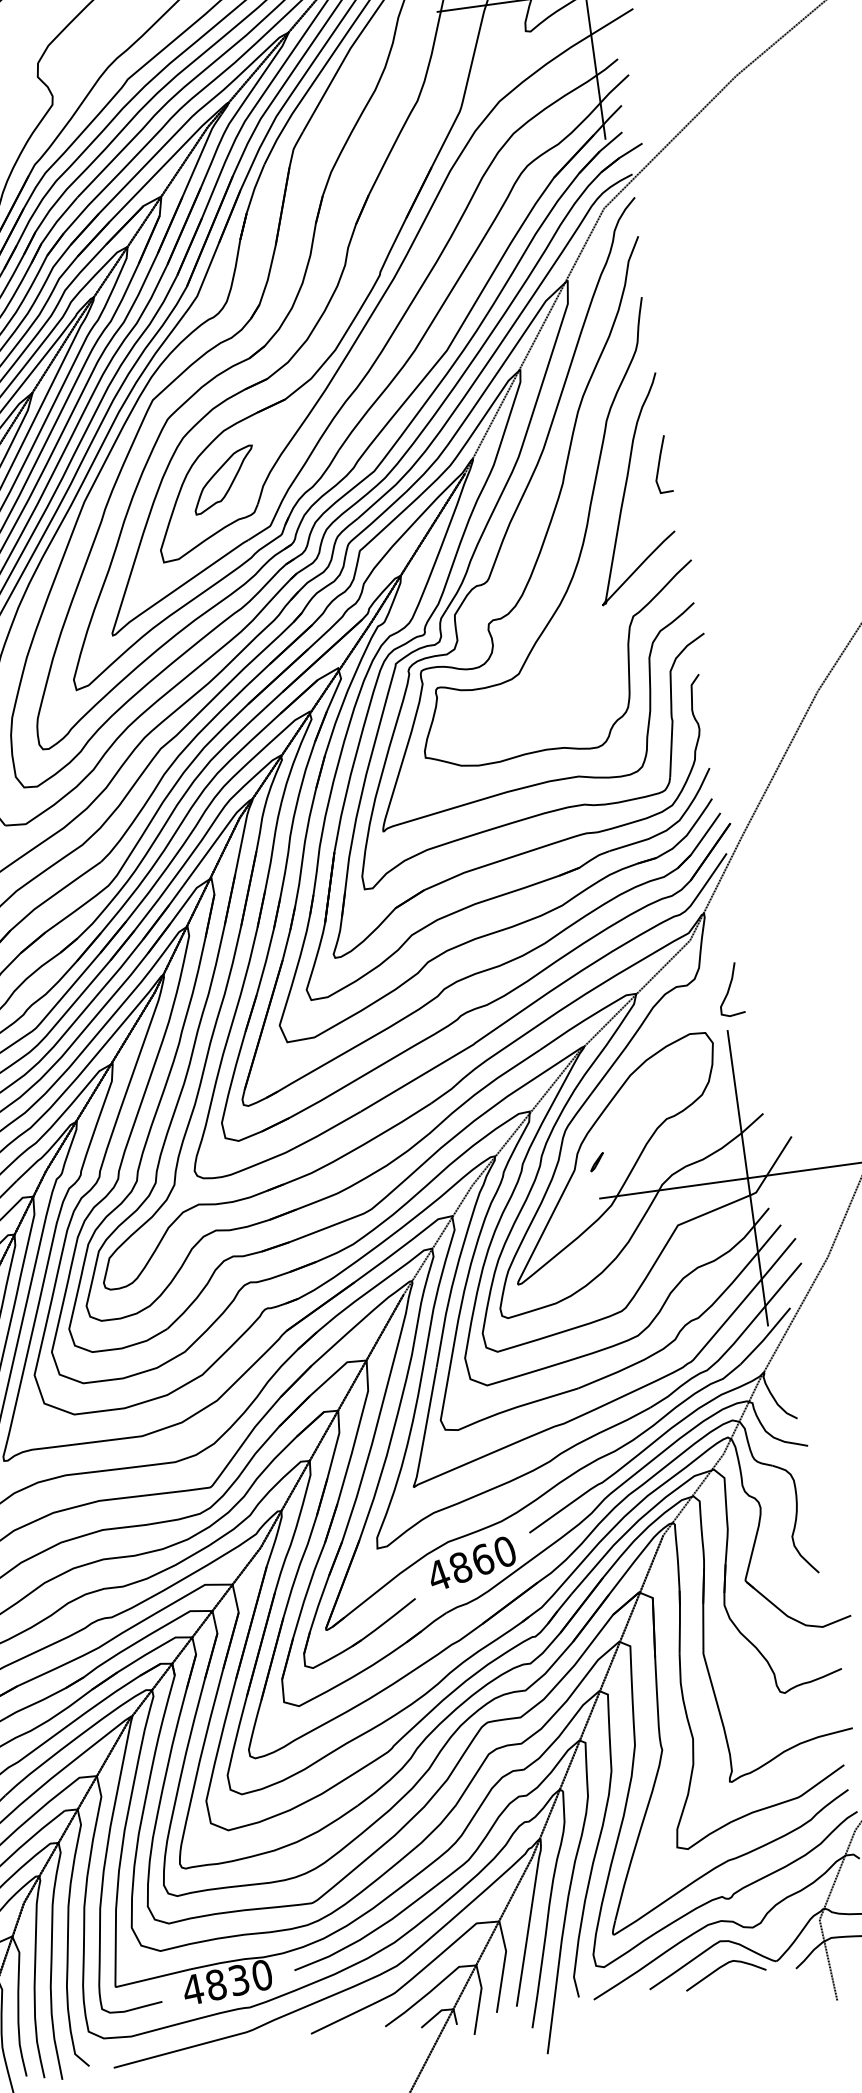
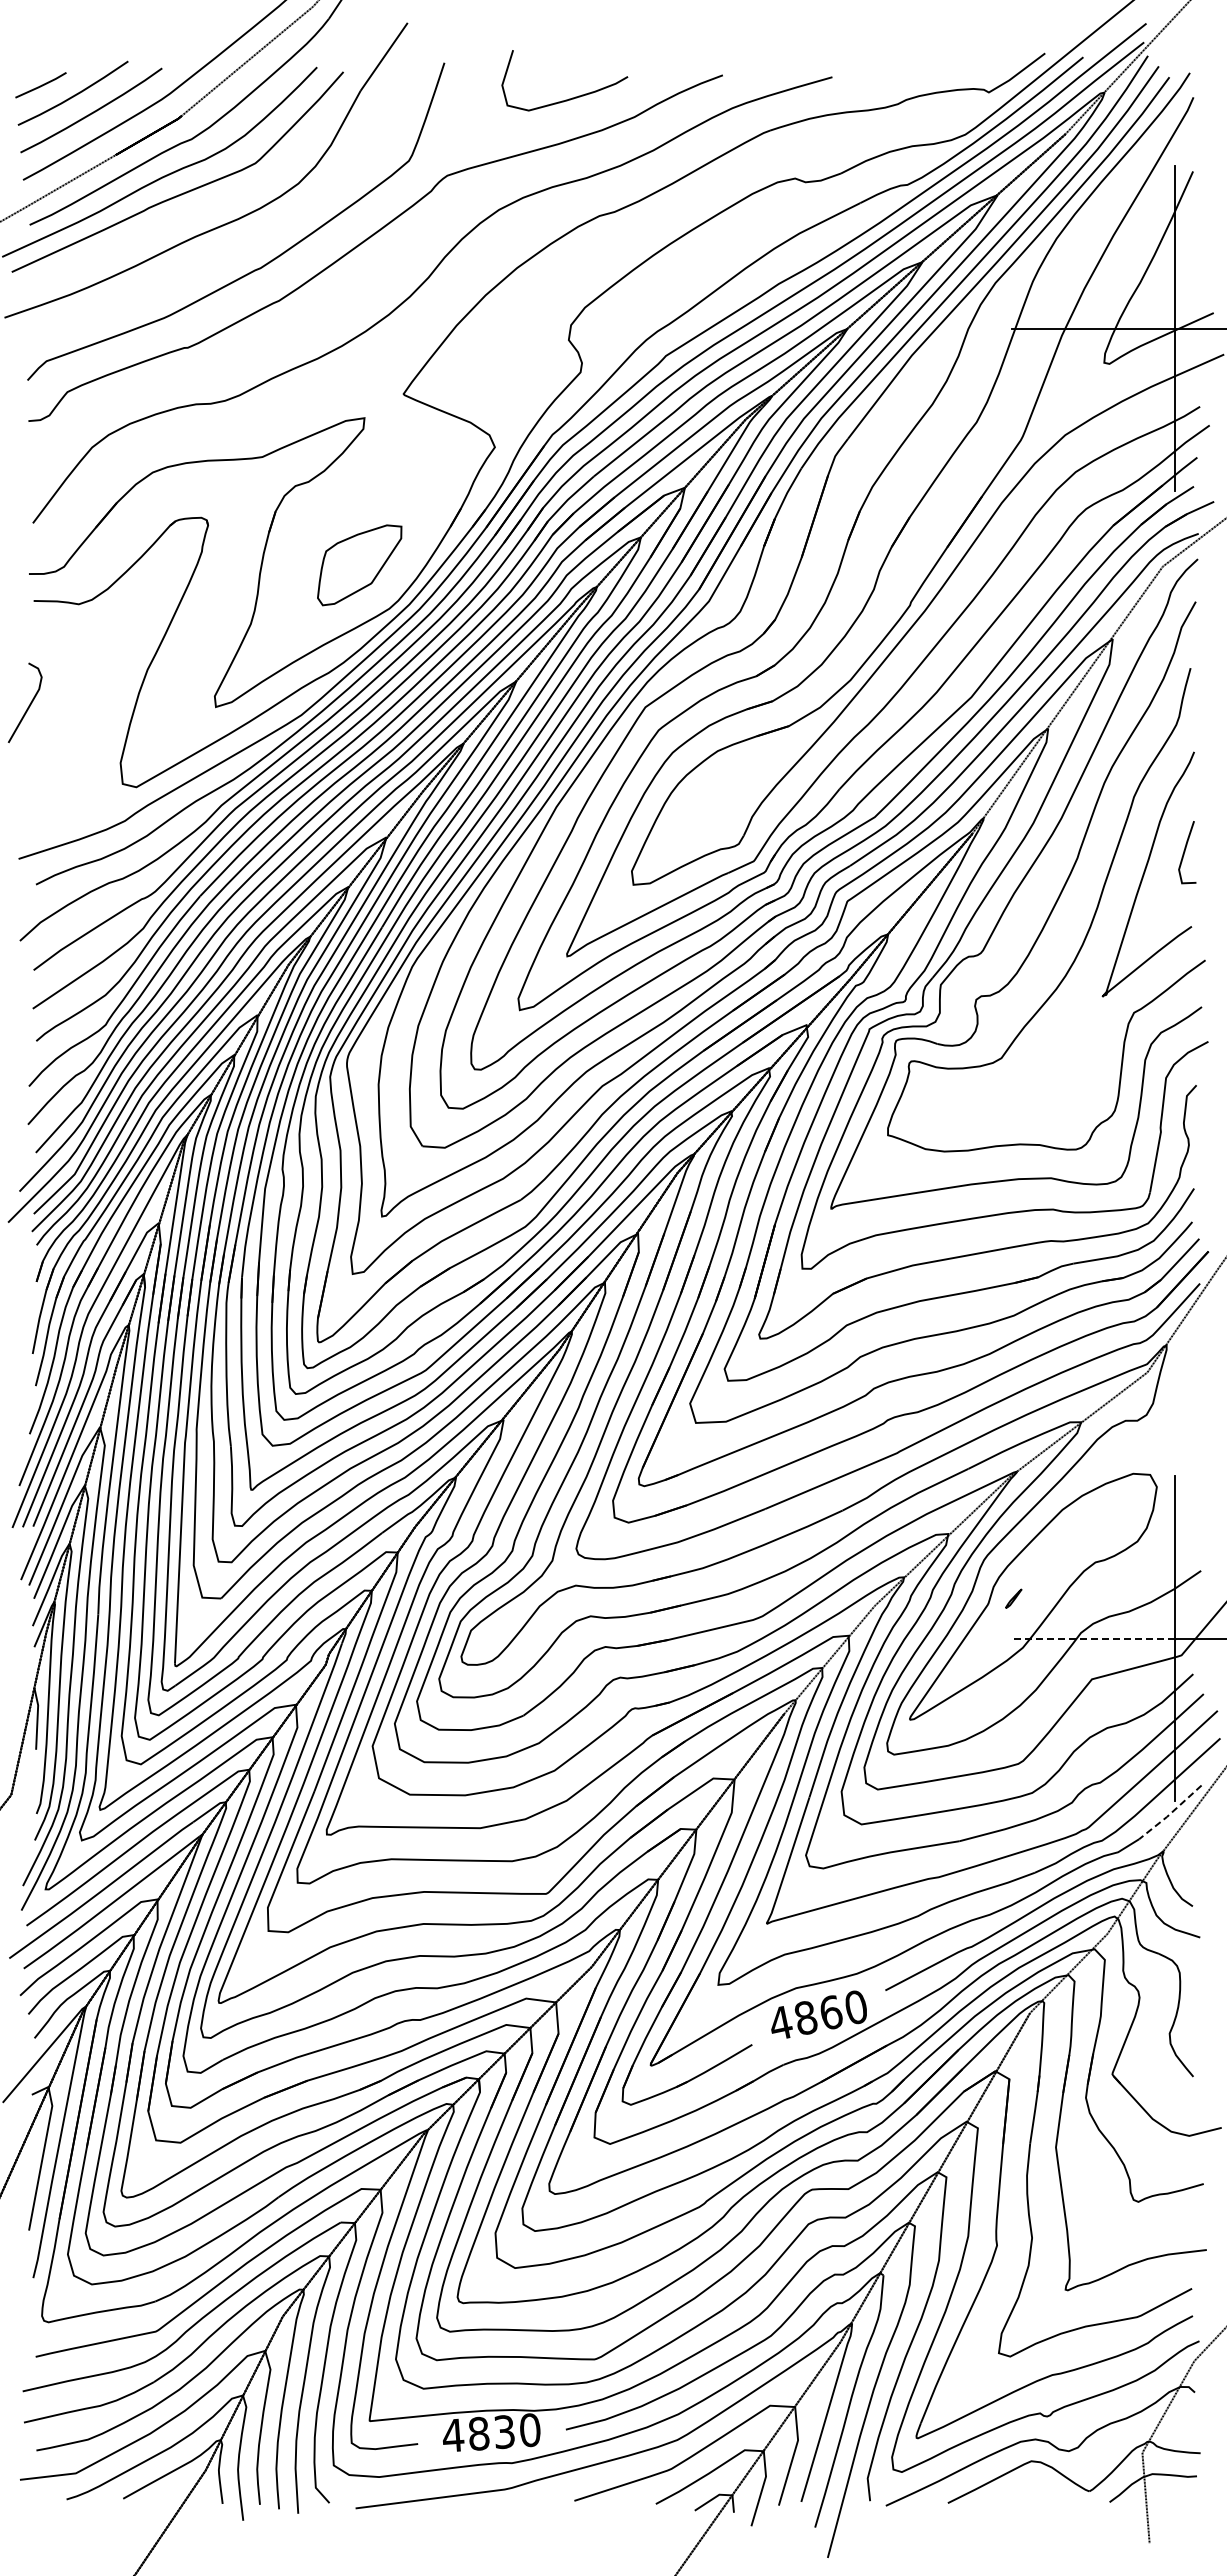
part: (223, 479) -> (710, 803), removed
curve: (729, 989) -> (1182, 1431), removed
line: (674, 1188) -> (1093, 1638), solid -> dashed
line: (765, 1337) -> (1170, 1813), solid -> dashed
curve: (721, 1968) -> (1028, 2490), removed

